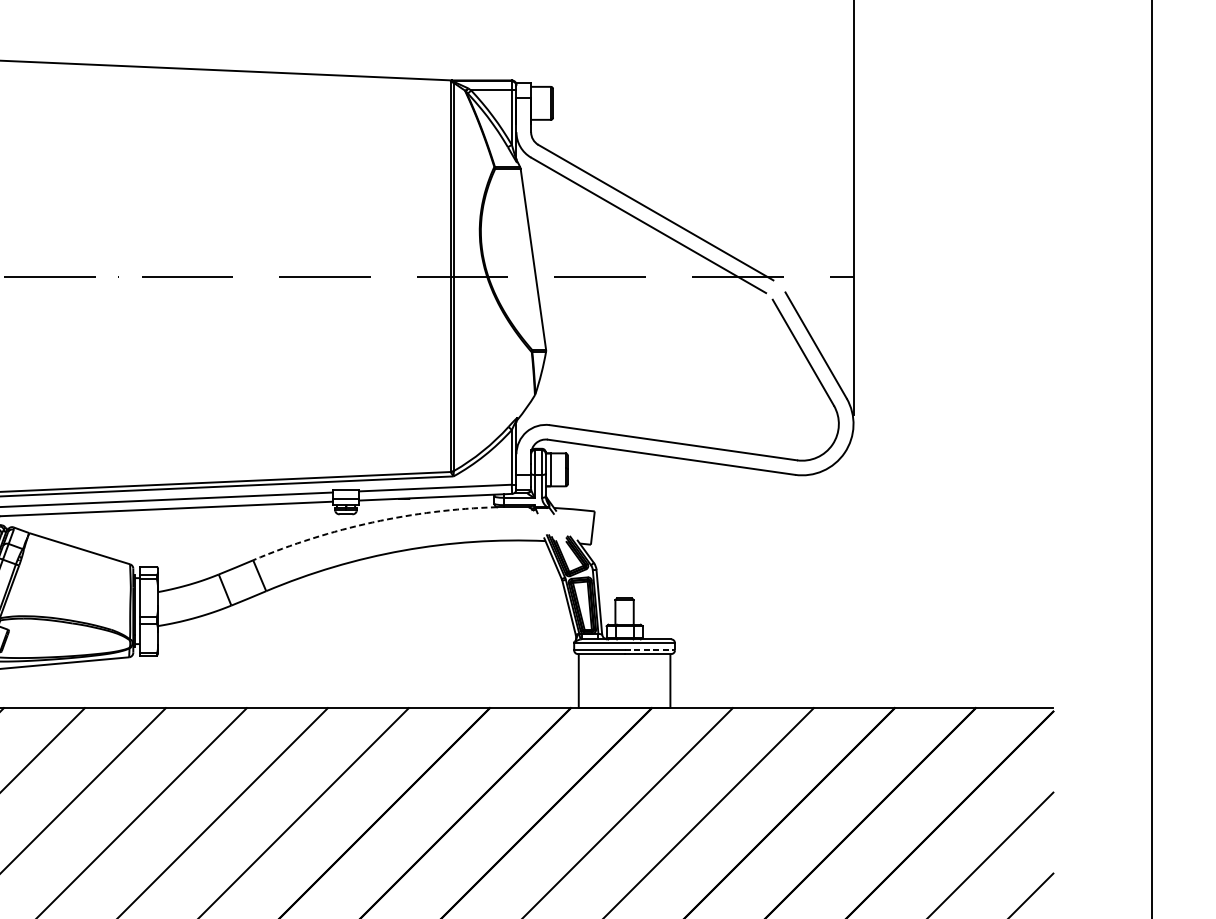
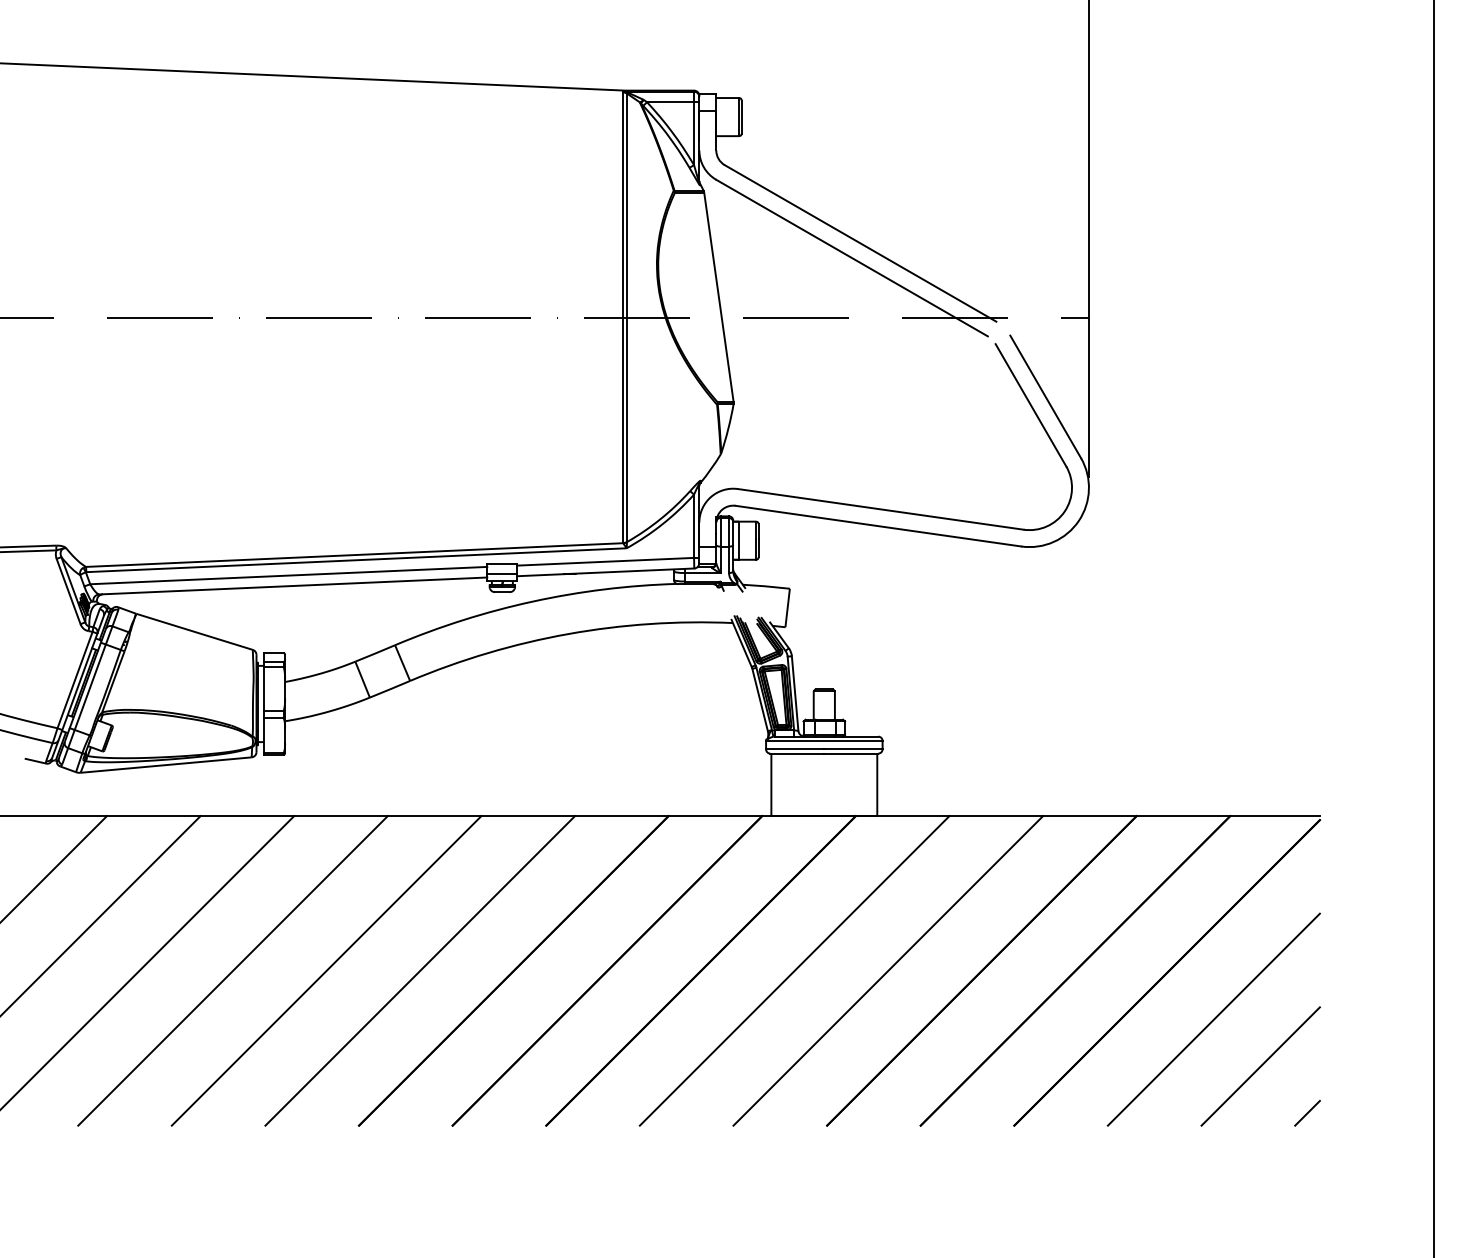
arc: (372, 522) -> (533, 601), dashed -> solid
line: (649, 650) -> (853, 749), dashed -> solid

